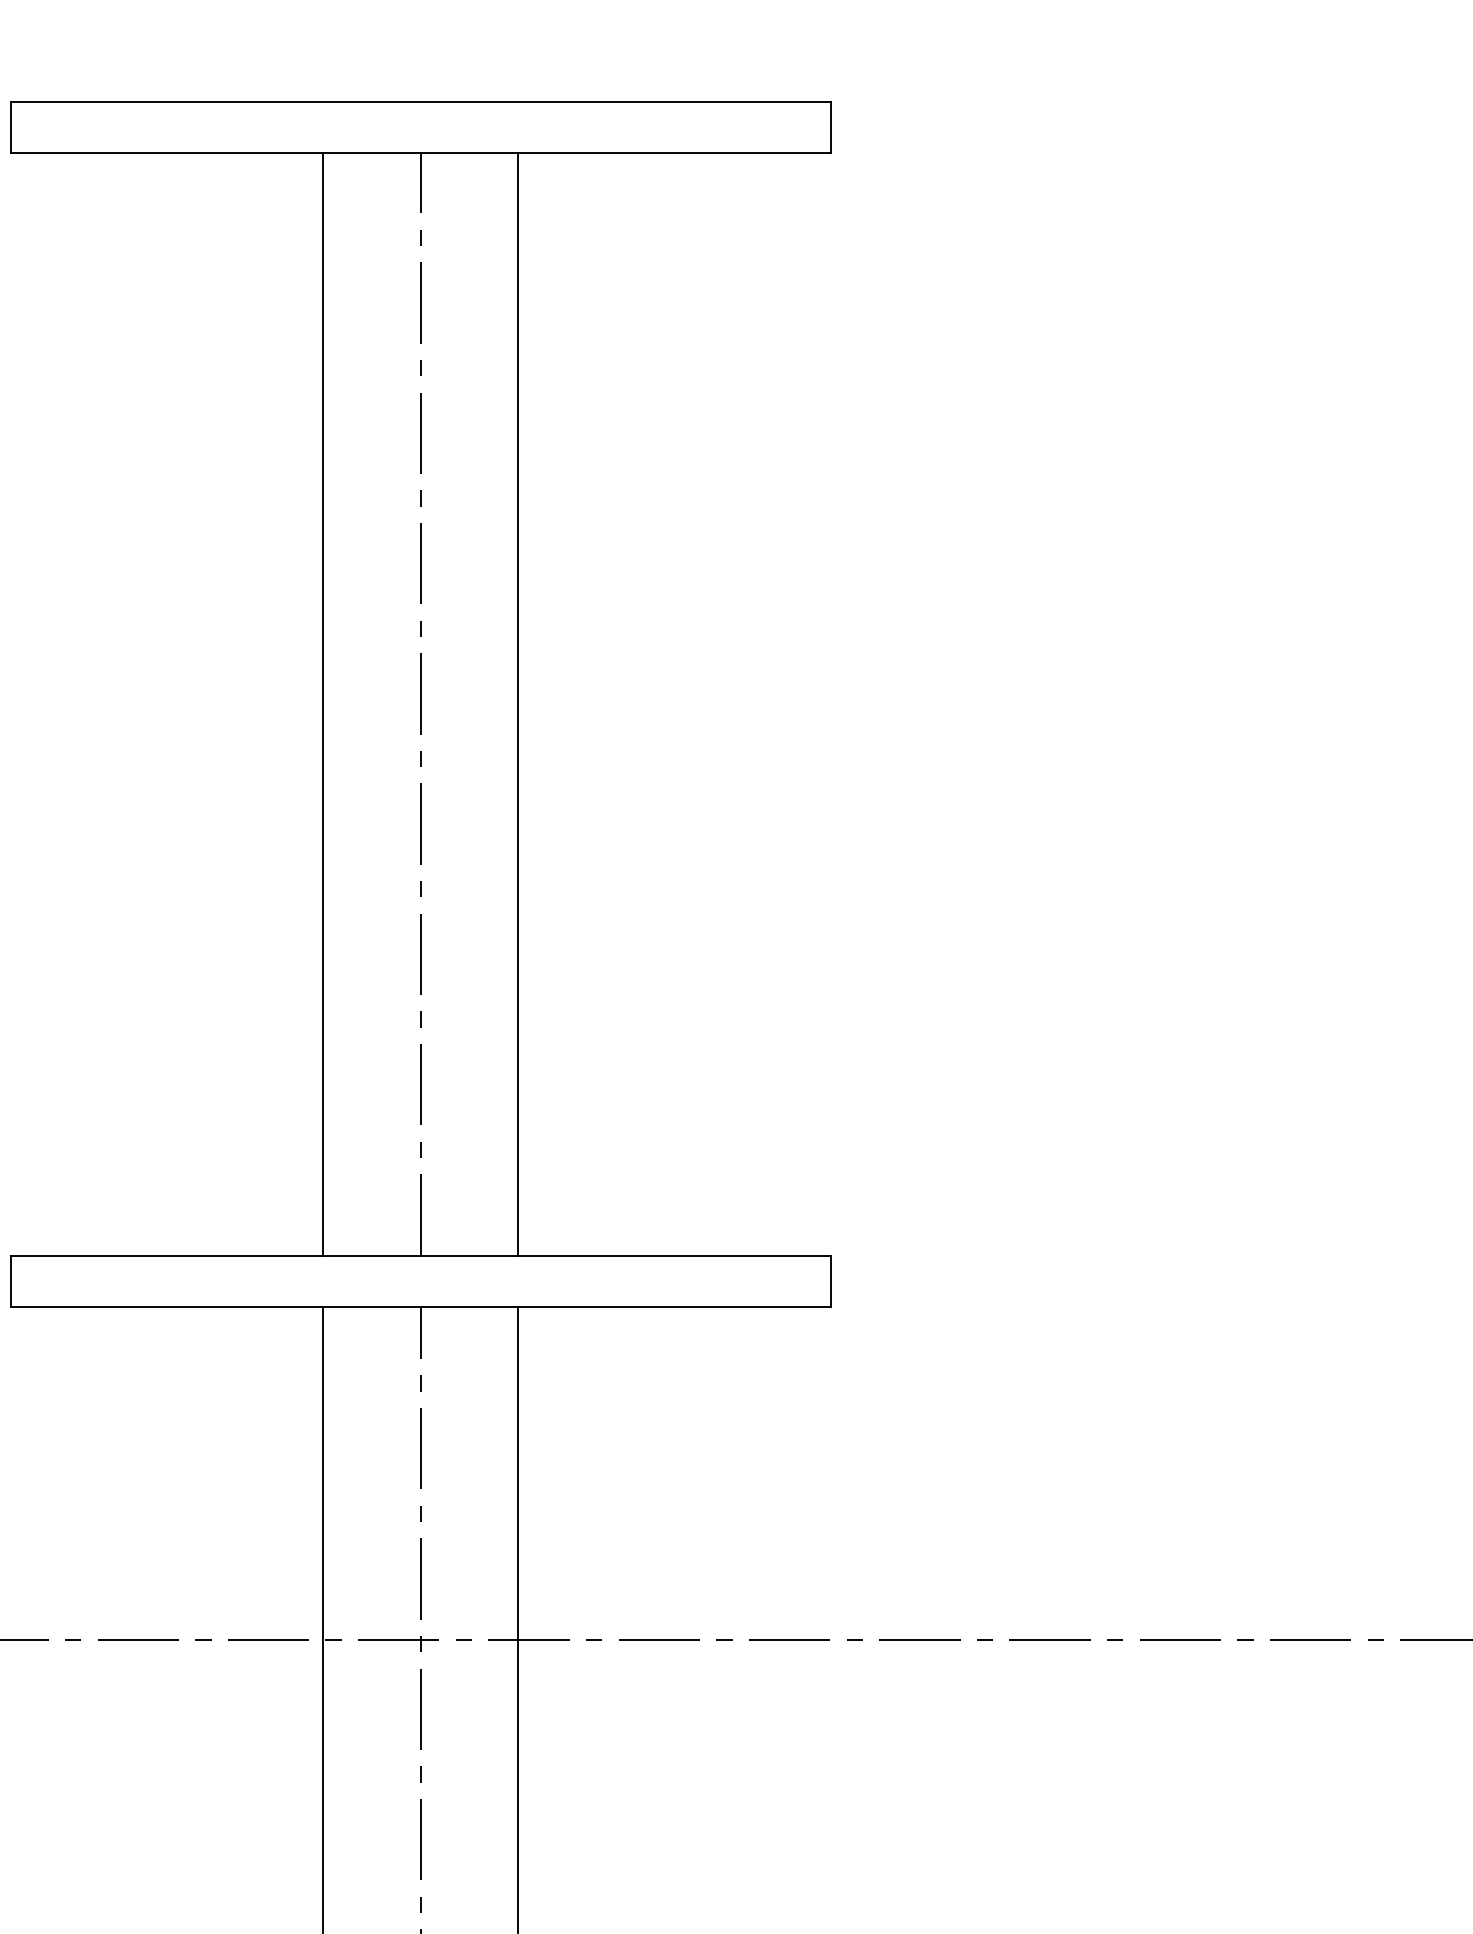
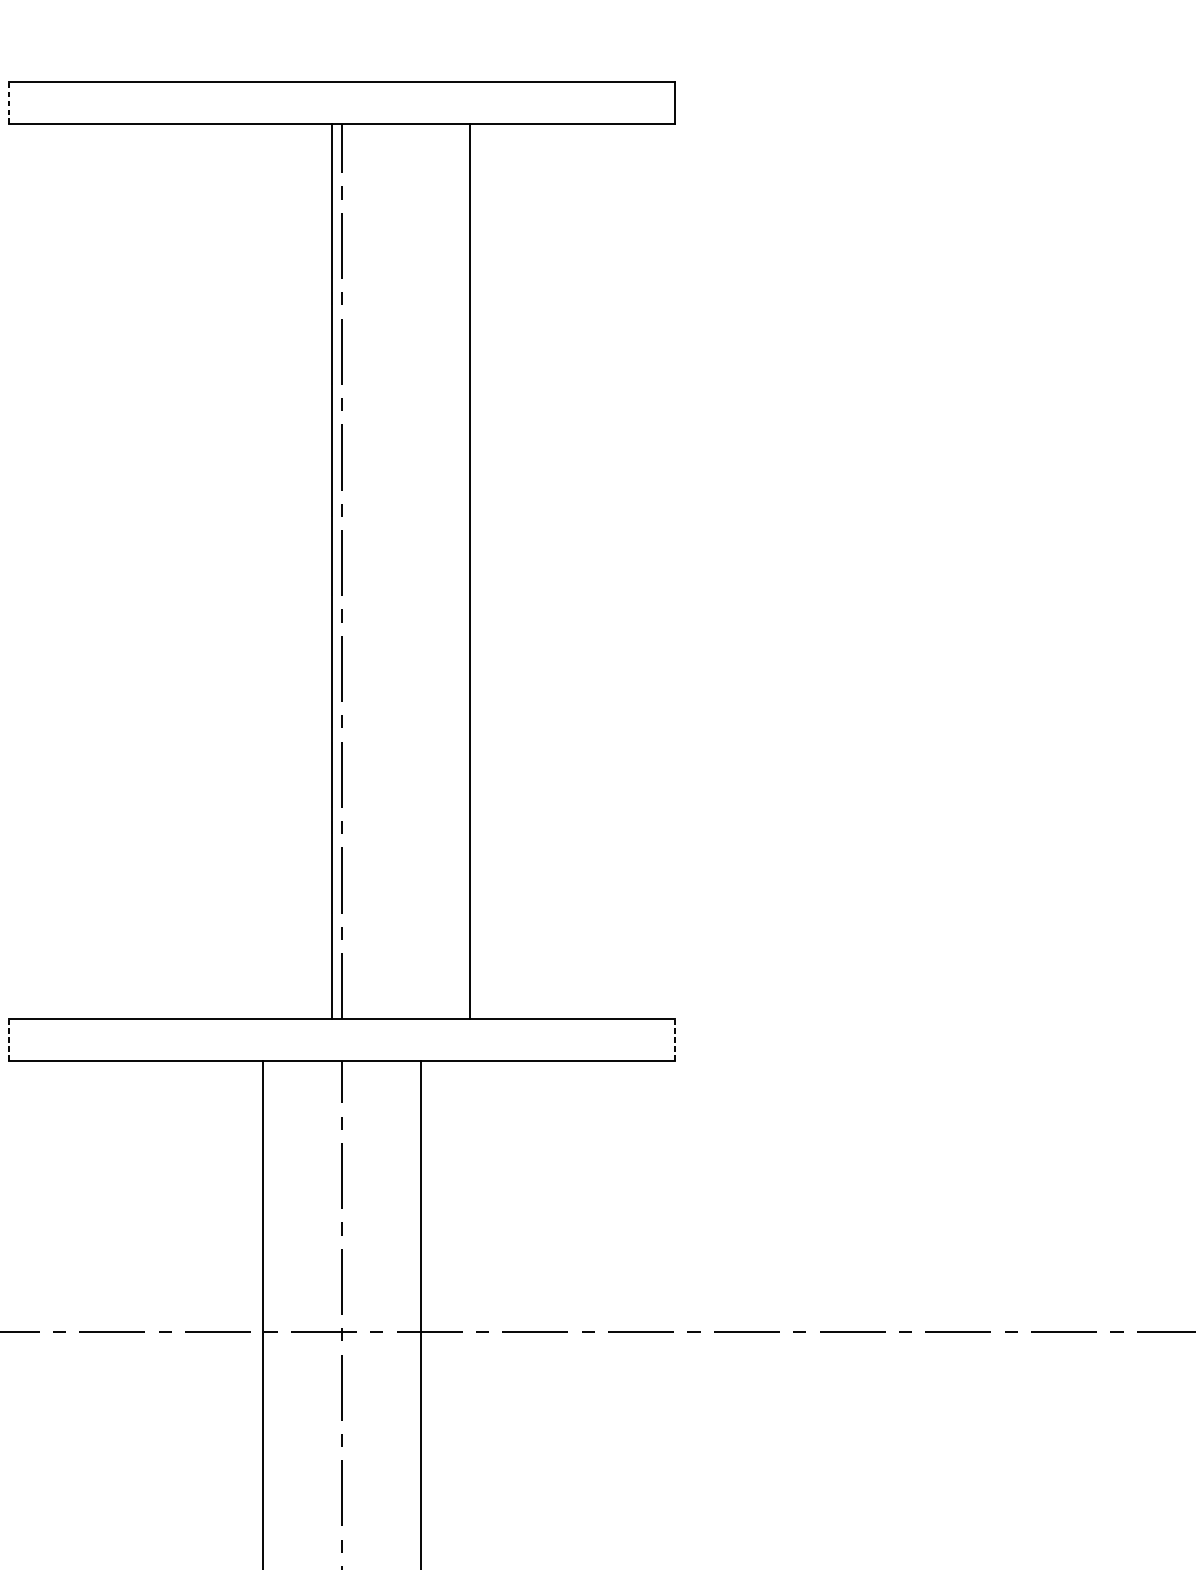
line: (10, 127) -> (8, 103), solid -> dashed
line: (323, 703) -> (332, 571), moved
line: (518, 703) -> (470, 571), moved
line: (10, 1281) -> (8, 1040), solid -> dashed
line: (831, 1281) -> (675, 1040), solid -> dashed

